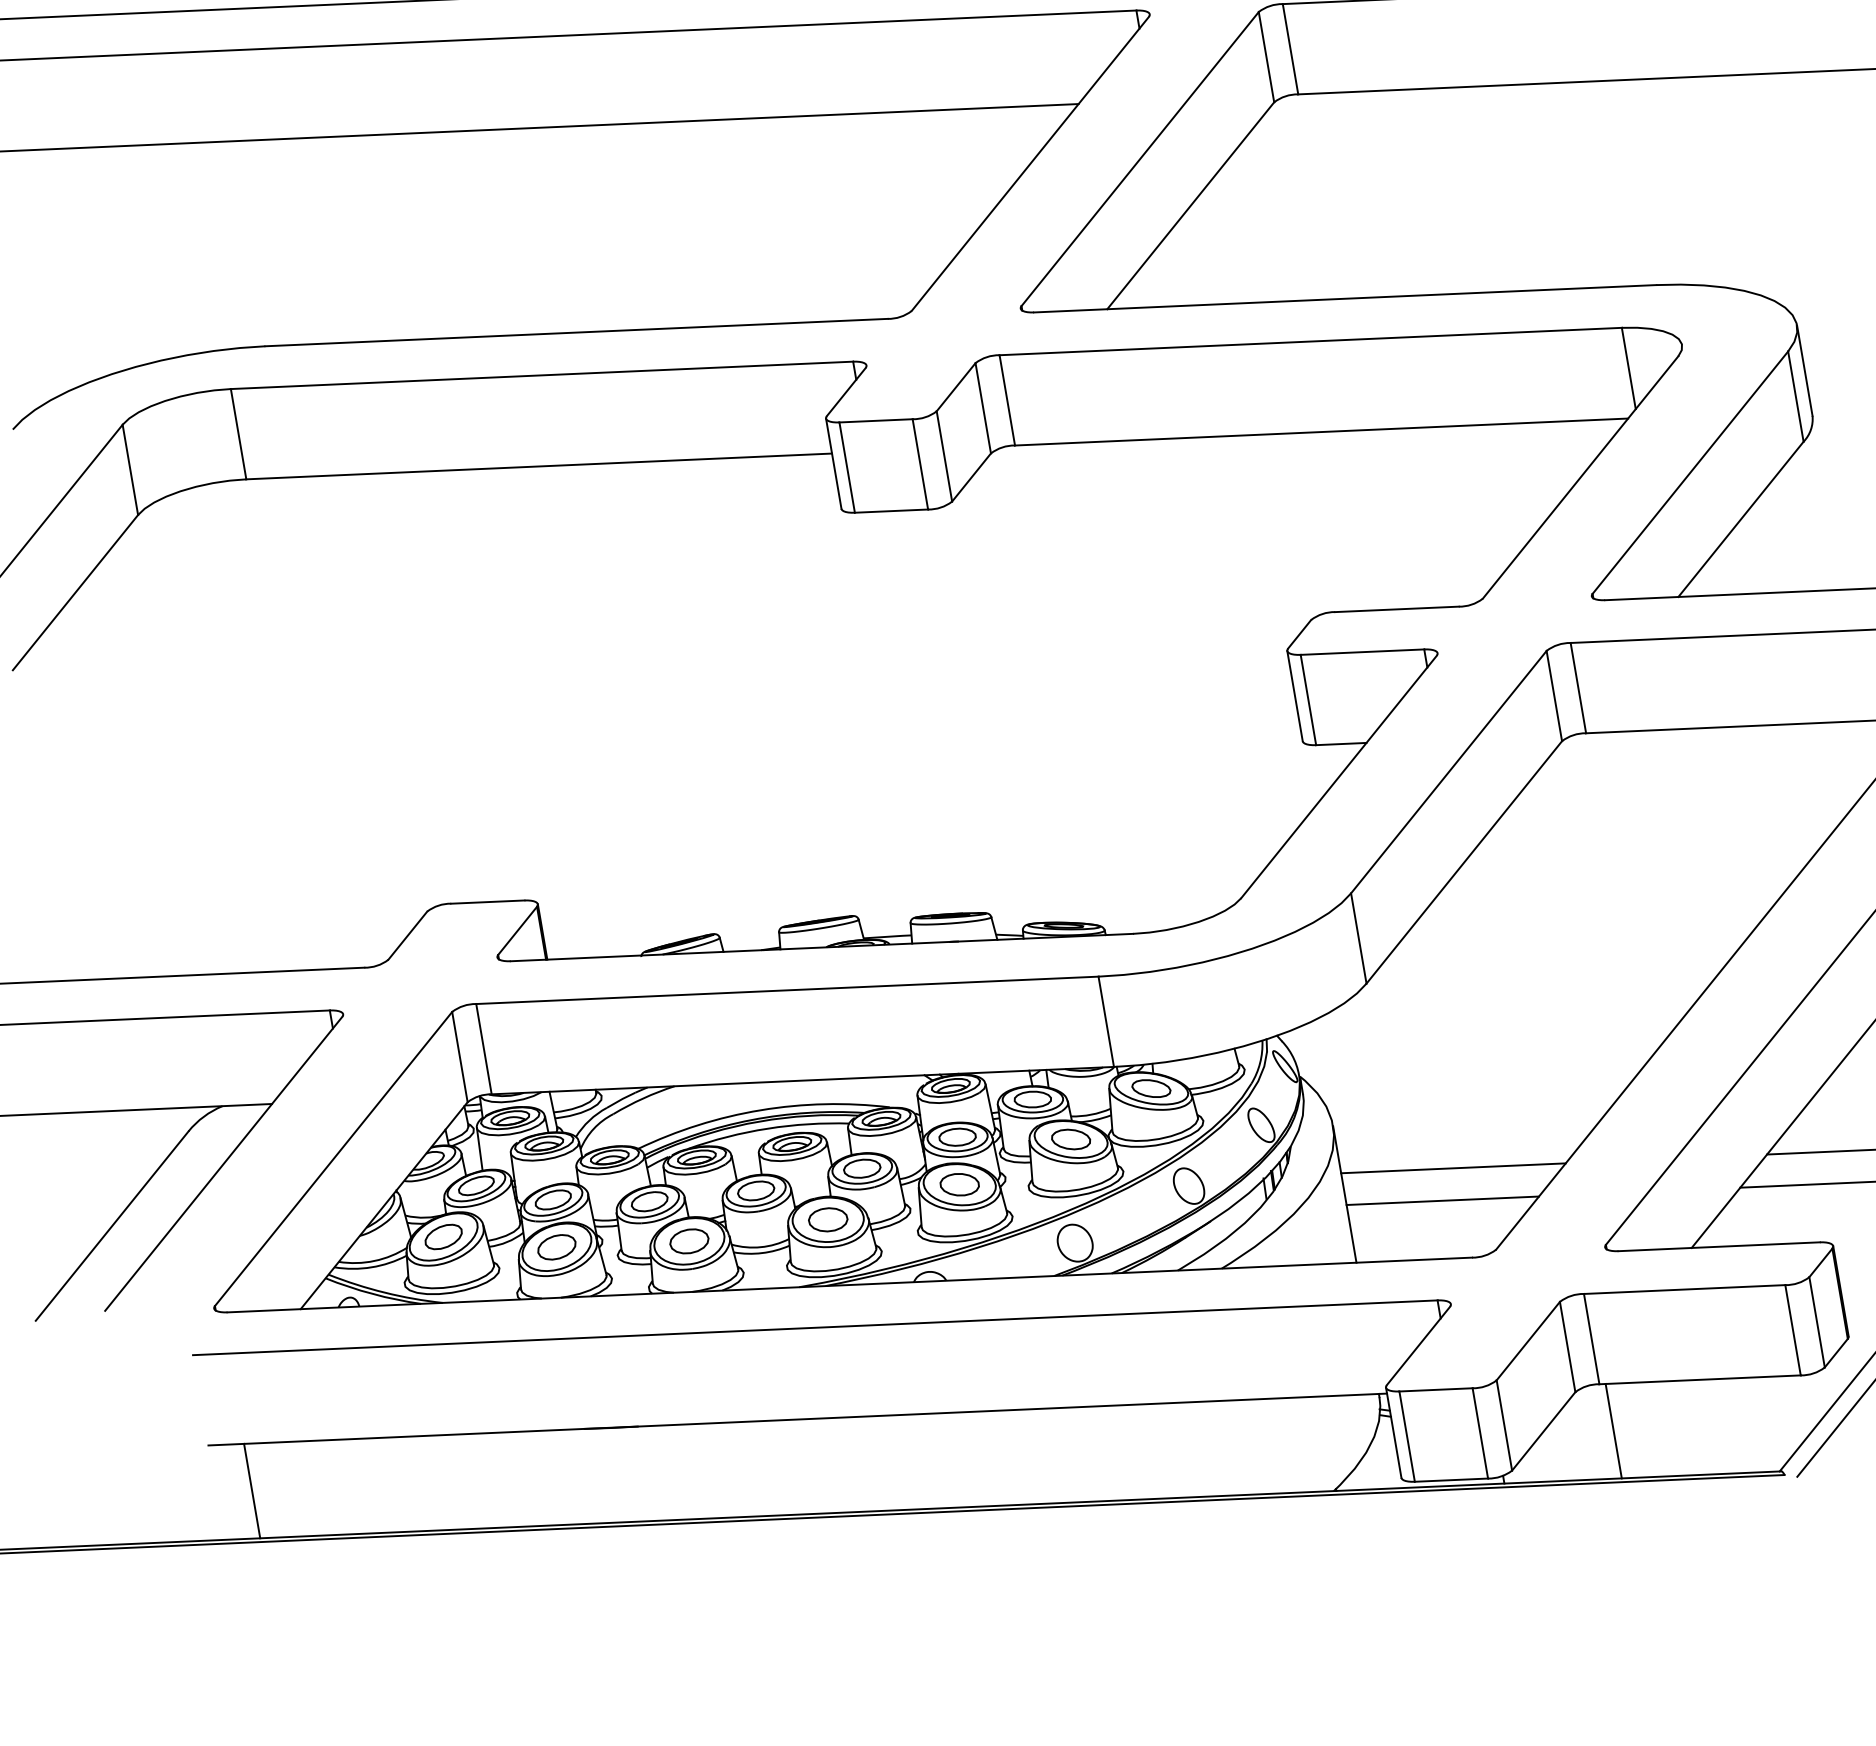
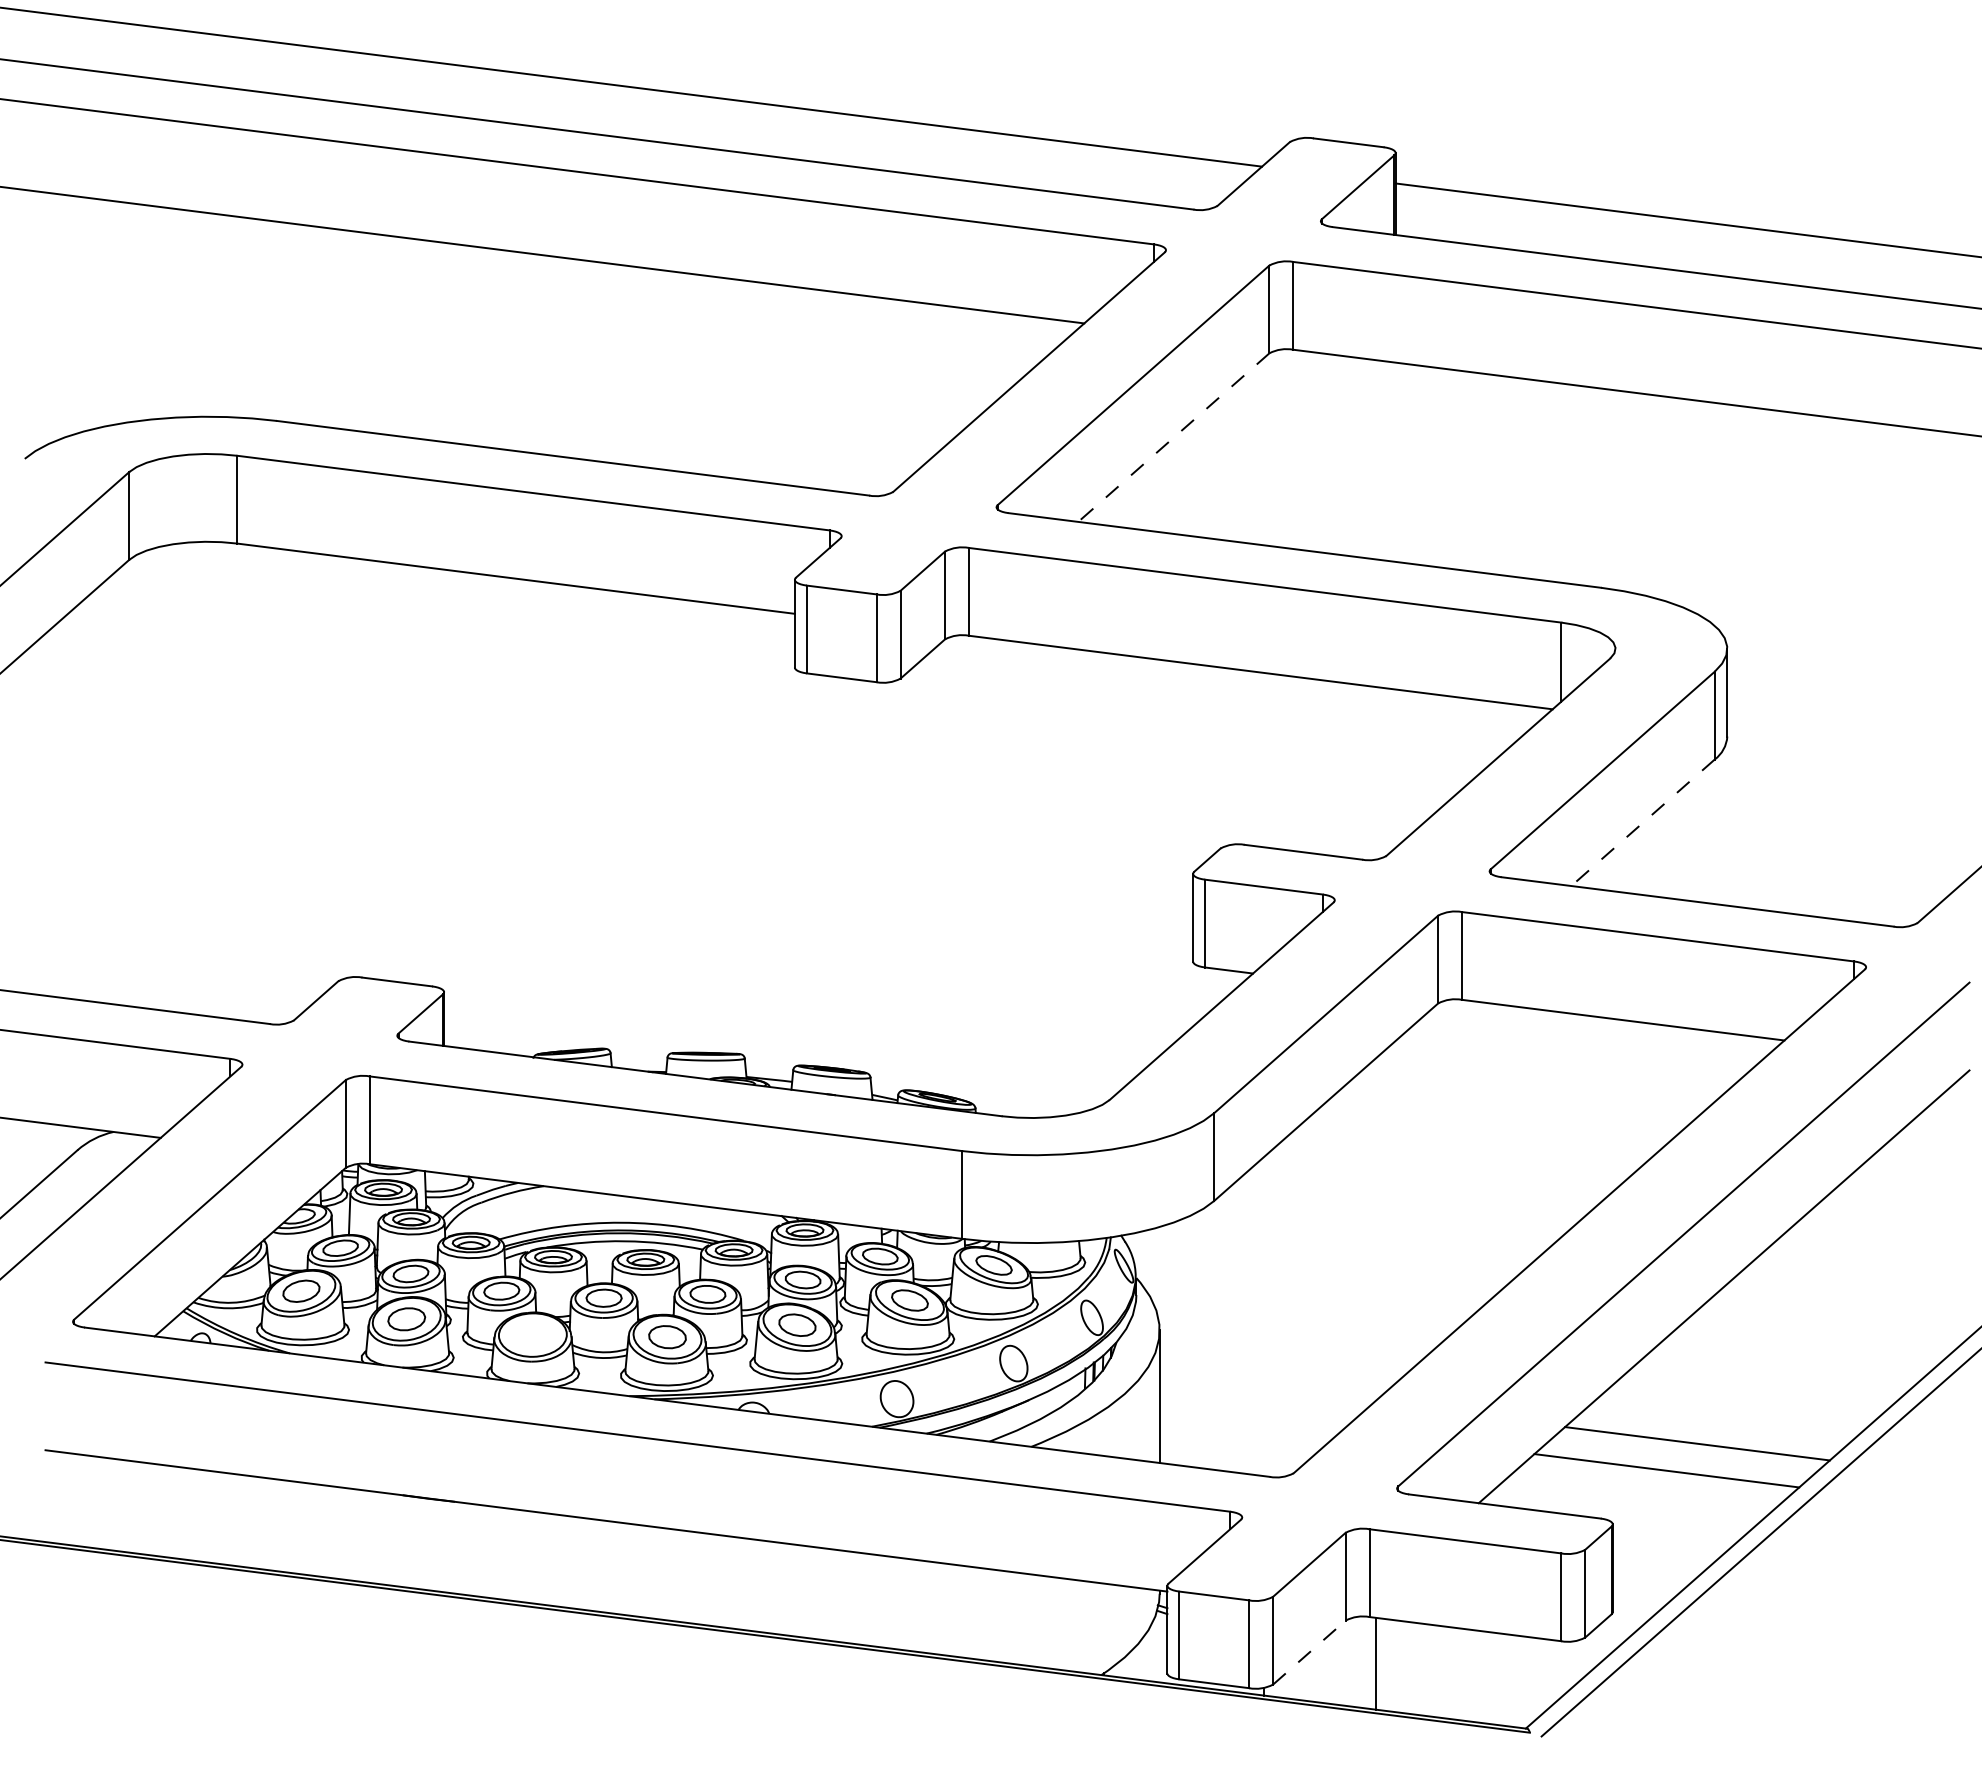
line: (1190, 205) -> (1173, 437), solid -> dashed
line: (1741, 518) -> (1643, 822), solid -> dashed
line: (1453, 1168) -> (1266, 1389), removed
line: (1441, 1199) -> (1250, 1417), removed
part: (689, 1241) -> (532, 1335), removed
line: (1543, 1431) -> (1309, 1652), solid -> dashed
line: (252, 1491) -> (79, 1500), removed

